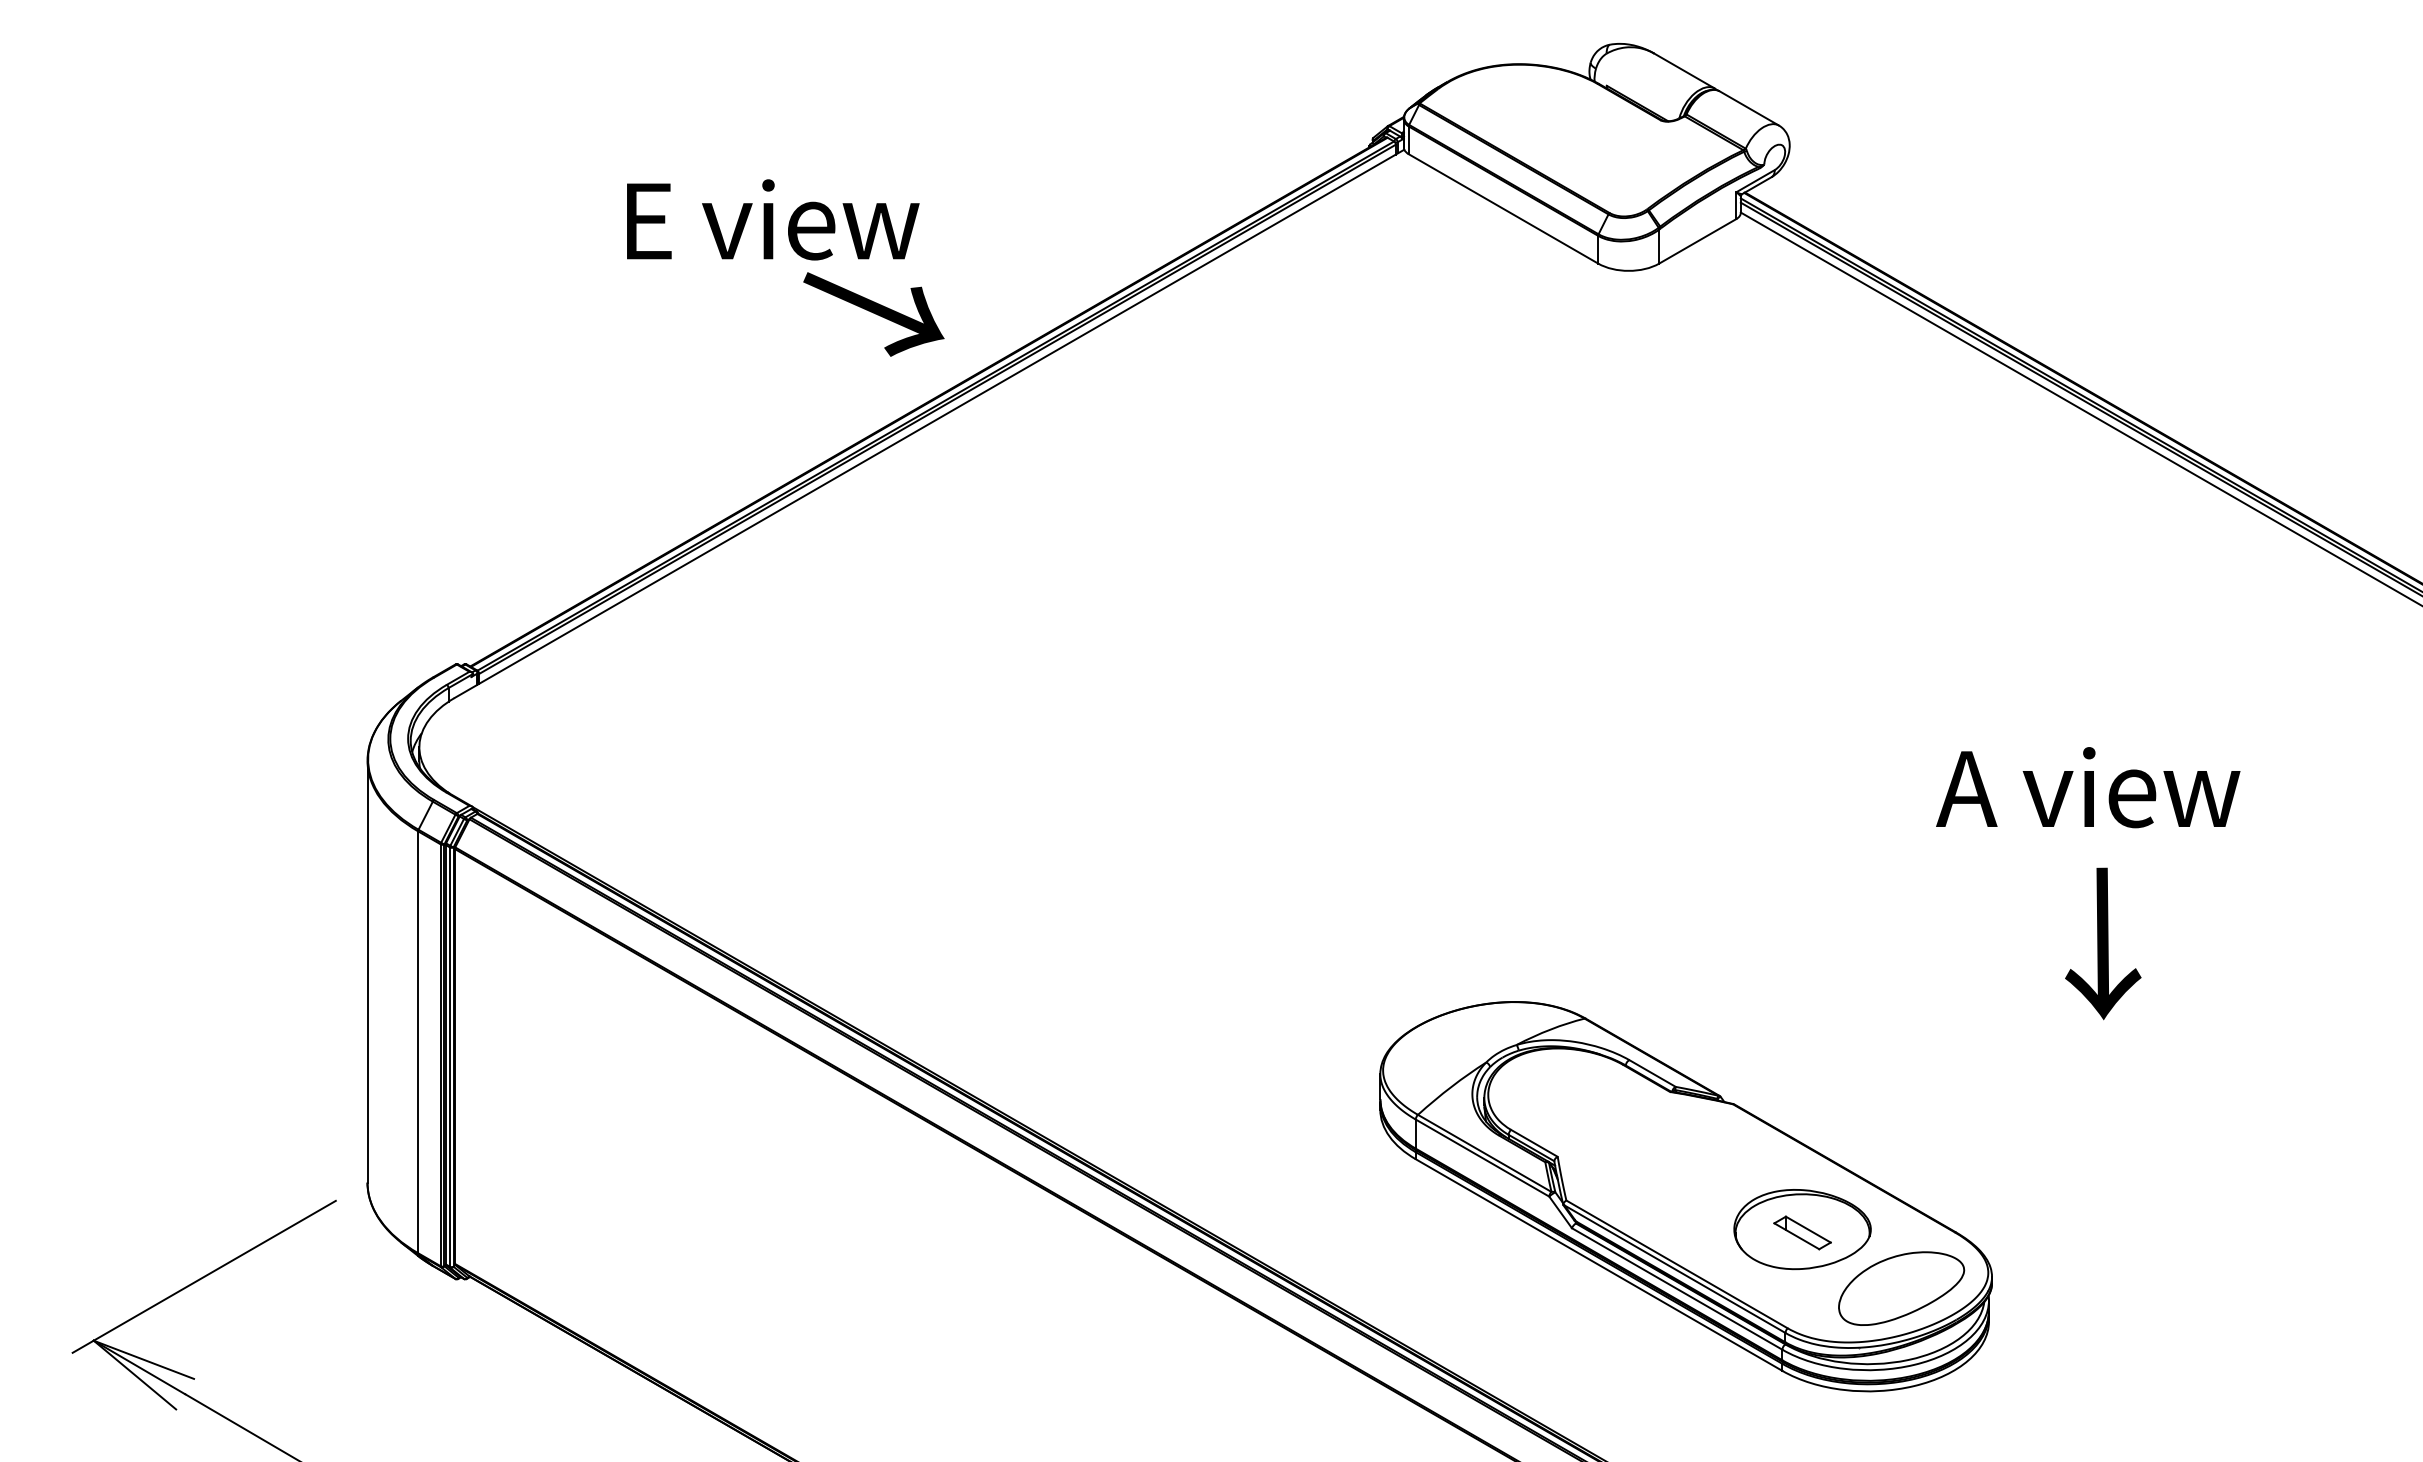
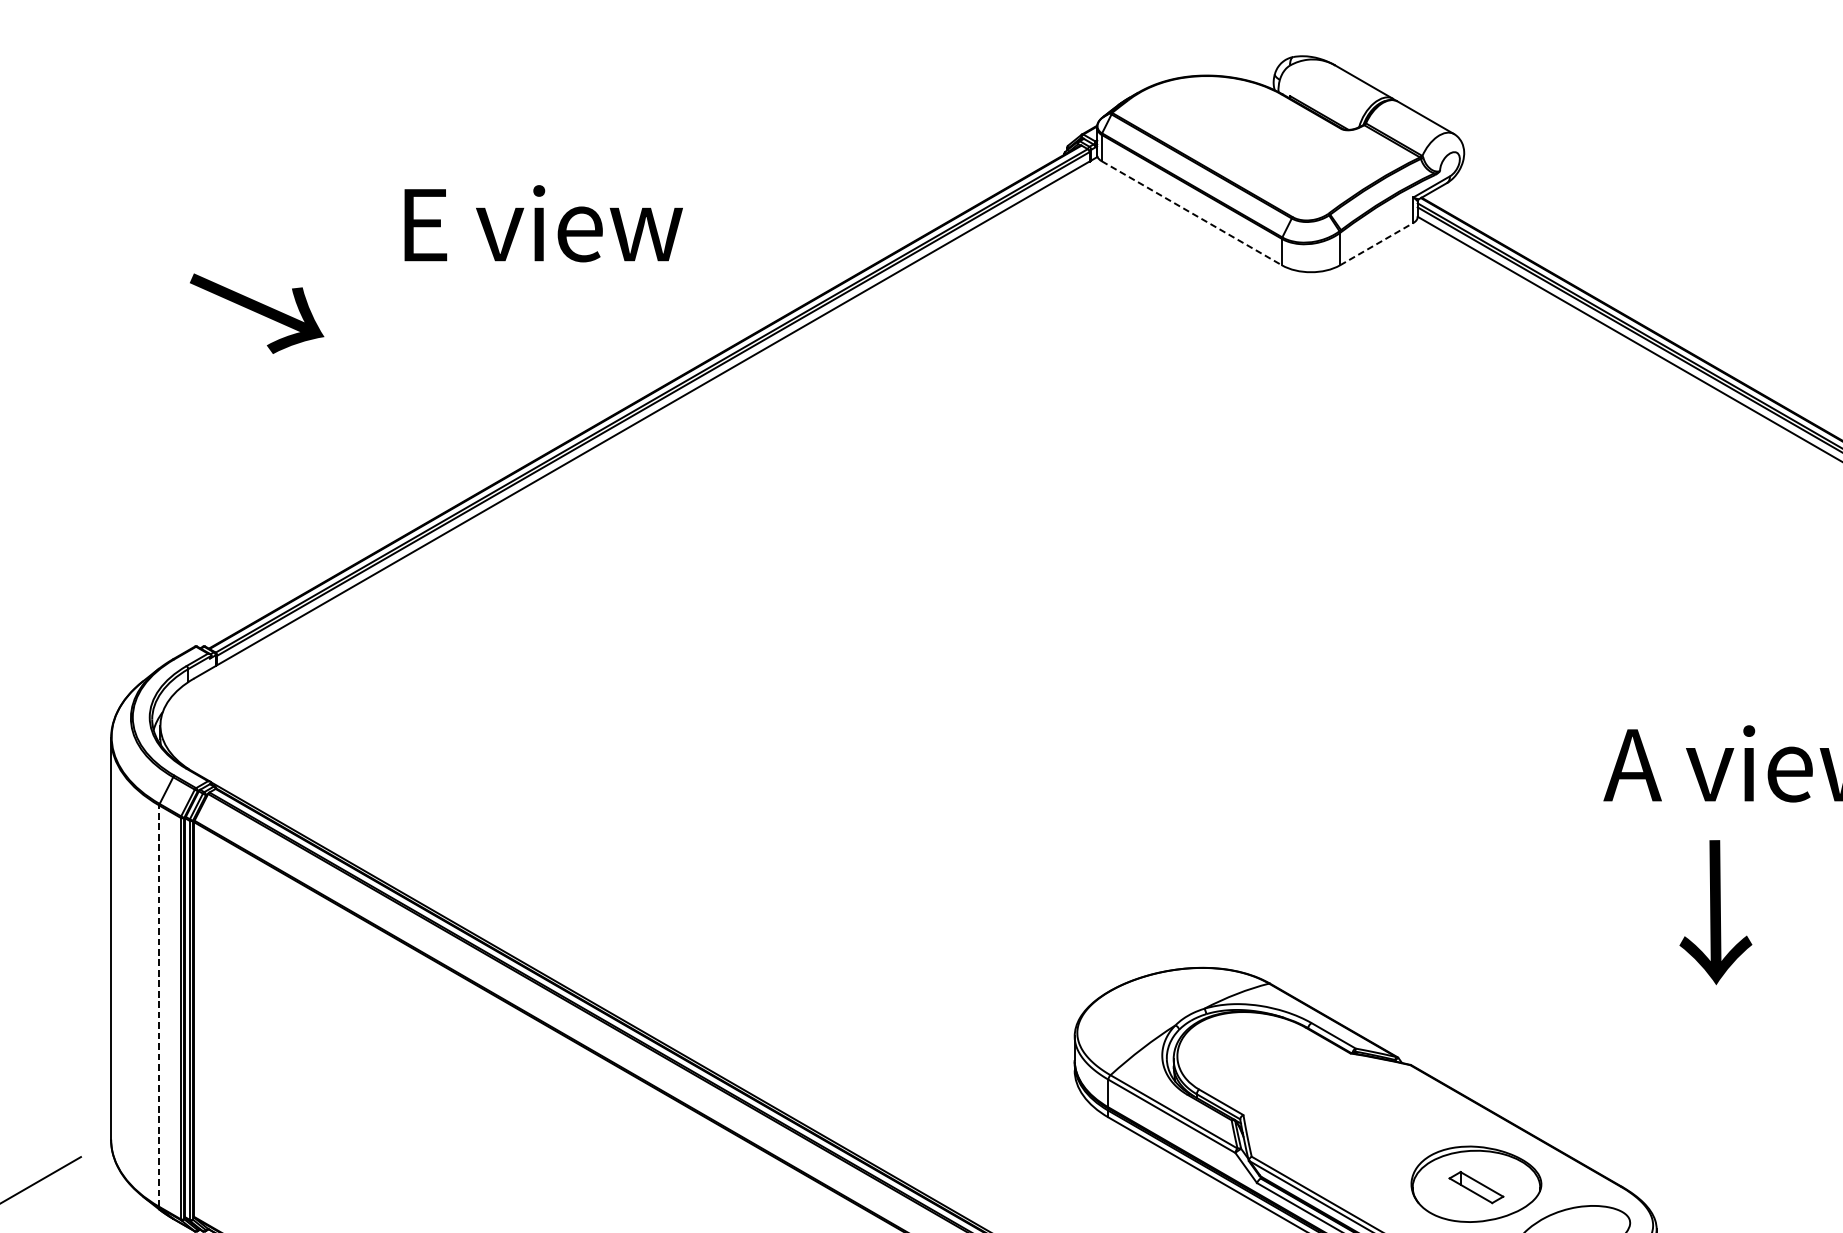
line: (1503, 209) -> (1191, 213), solid -> dashed
text: (773, 219) -> (543, 223), moved
line: (1698, 241) -> (1377, 244), solid -> dashed
text: (873, 314) -> (256, 313), moved
text: (2103, 943) -> (1716, 912), moved
line: (418, 1042) -> (159, 1006), solid -> dashed

